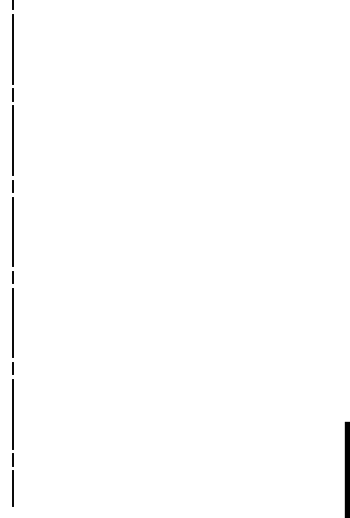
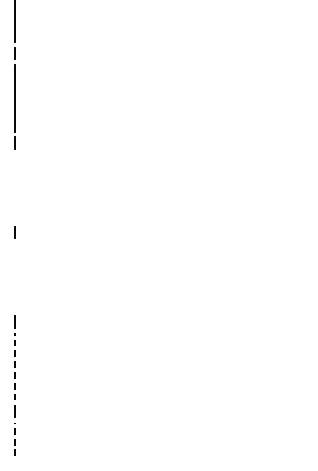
line: (13, 231) -> (15, 187), removed
line: (13, 322) -> (15, 276), removed
line: (13, 413) -> (15, 365), solid -> dashed
line: (13, 488) -> (15, 439), solid -> dashed

